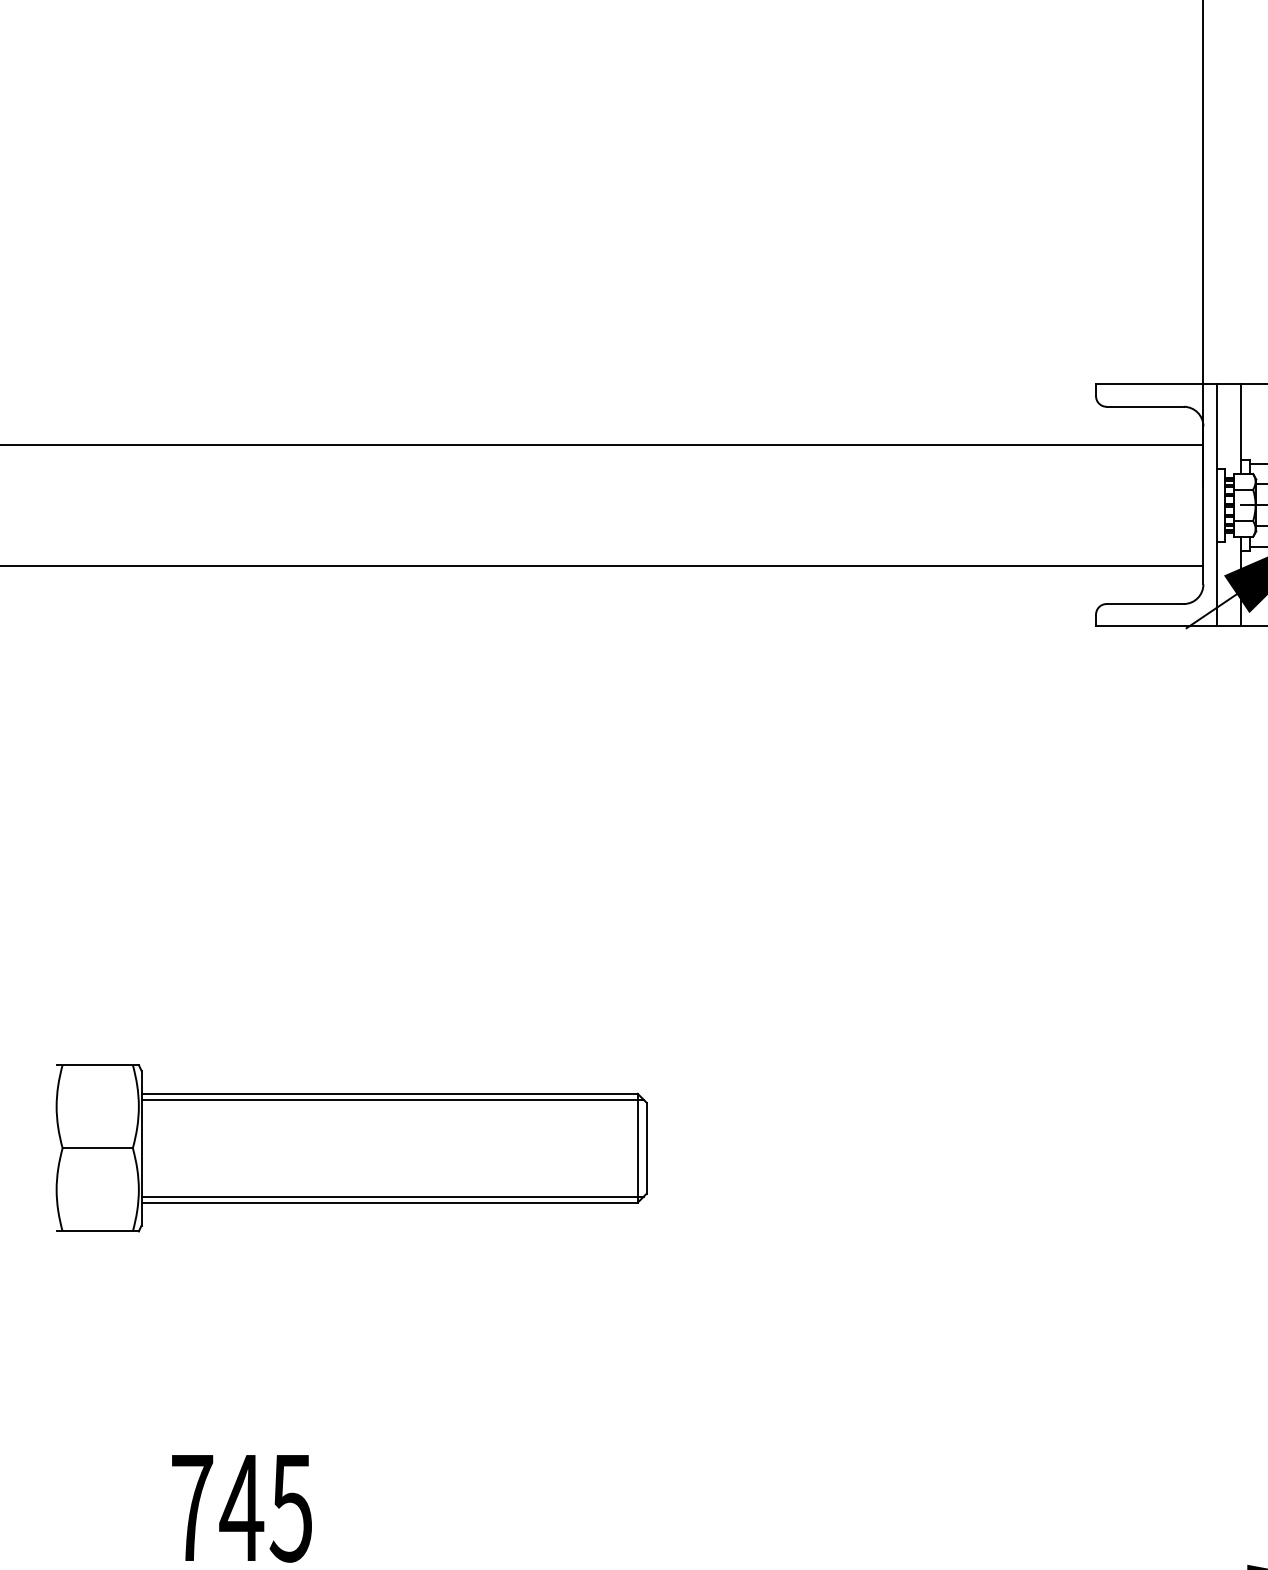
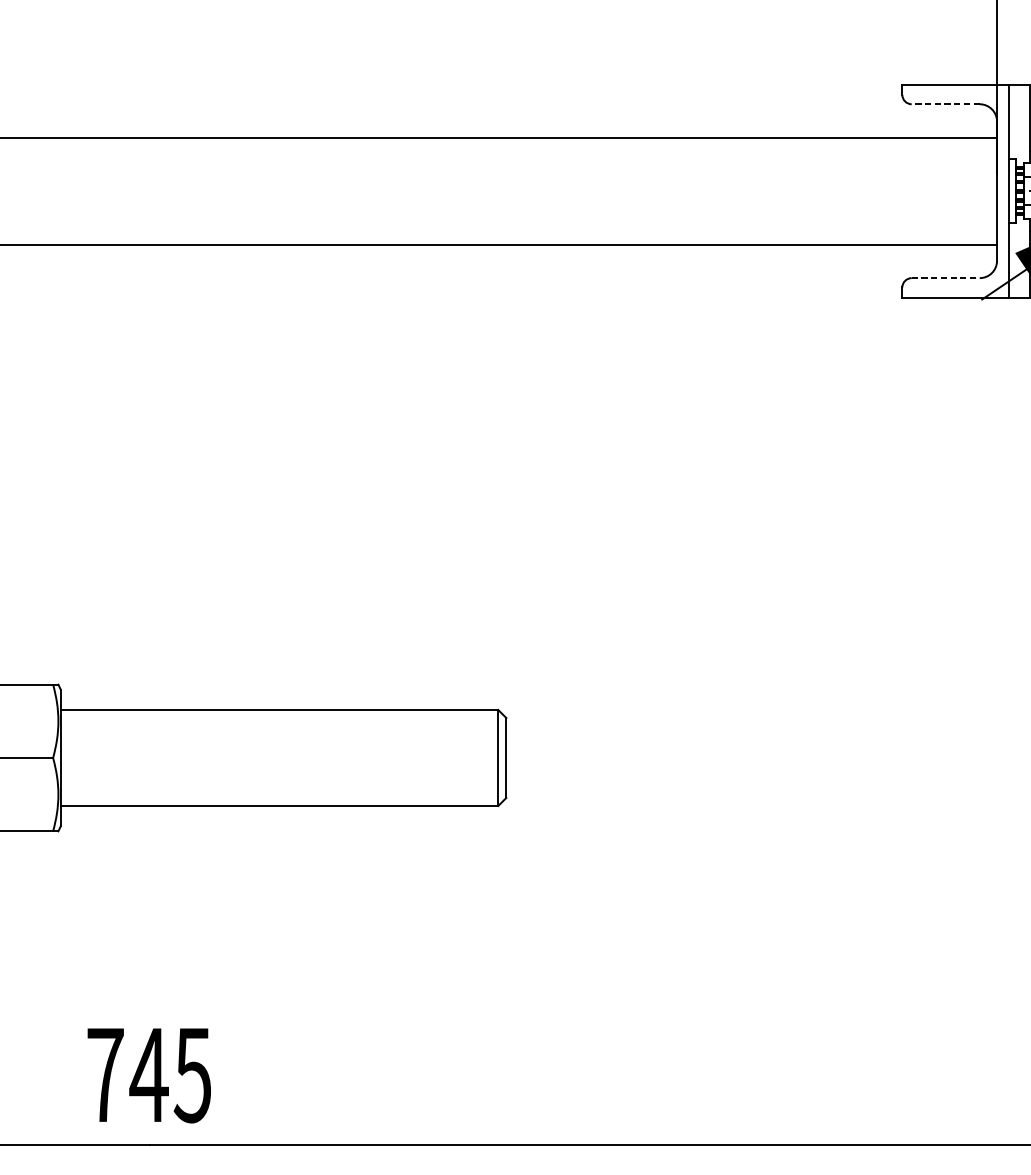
line: (1145, 406) -> (945, 103), solid -> dashed
line: (1145, 604) -> (945, 278), solid -> dashed
line: (392, 1099) -> (282, 715), removed
line: (392, 1196) -> (282, 800), removed

